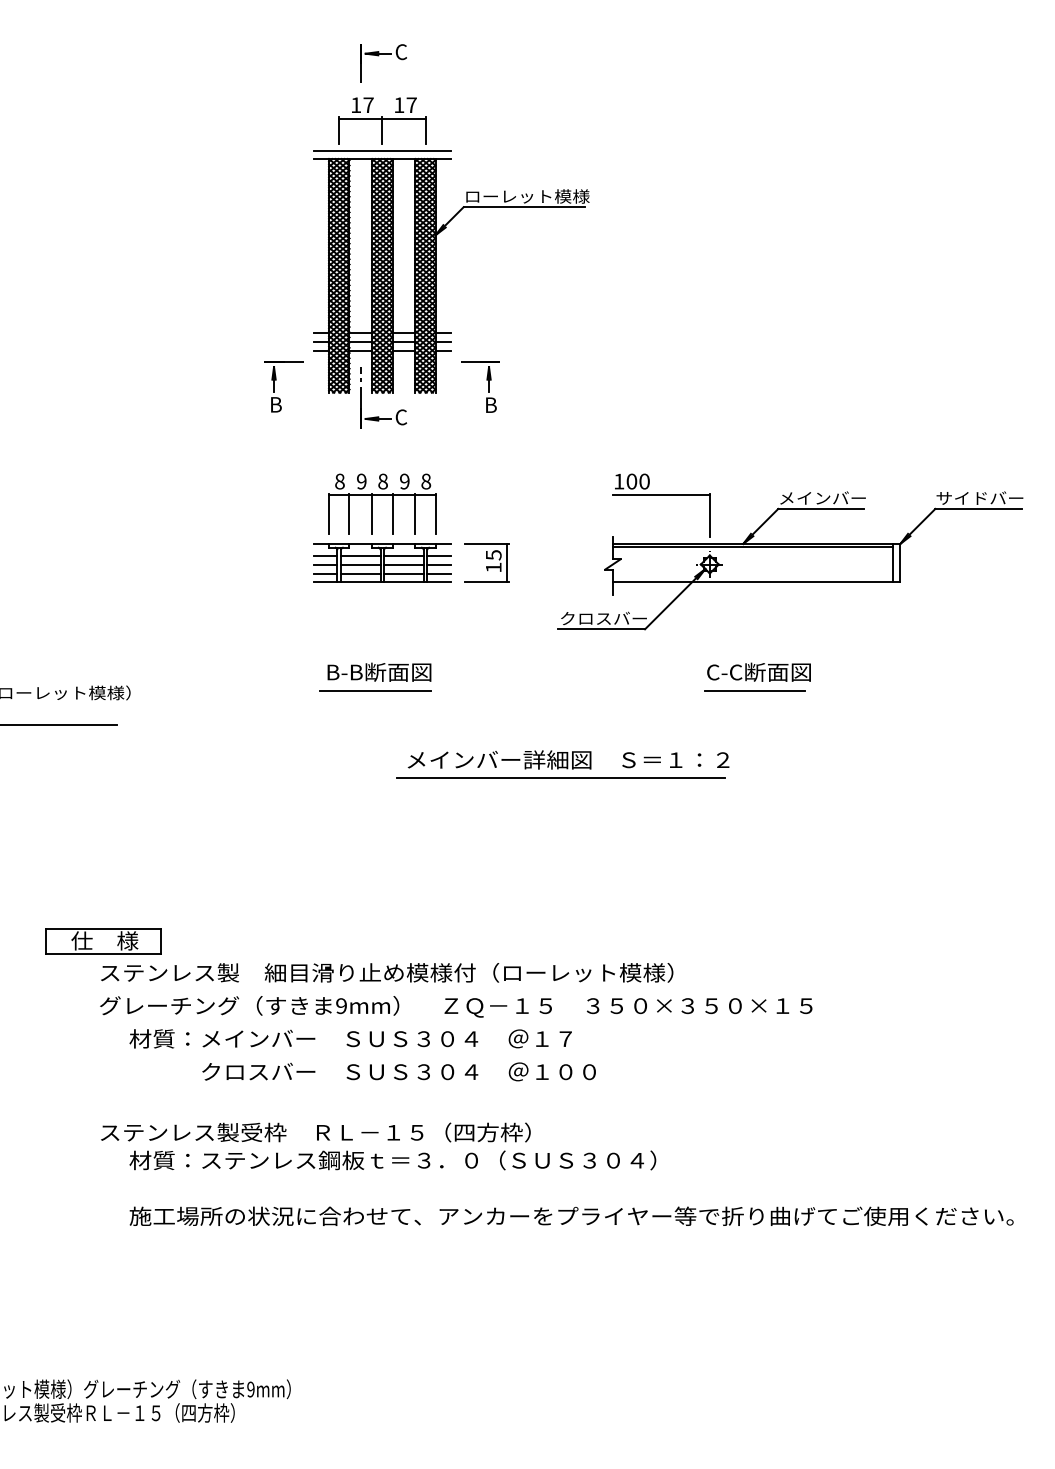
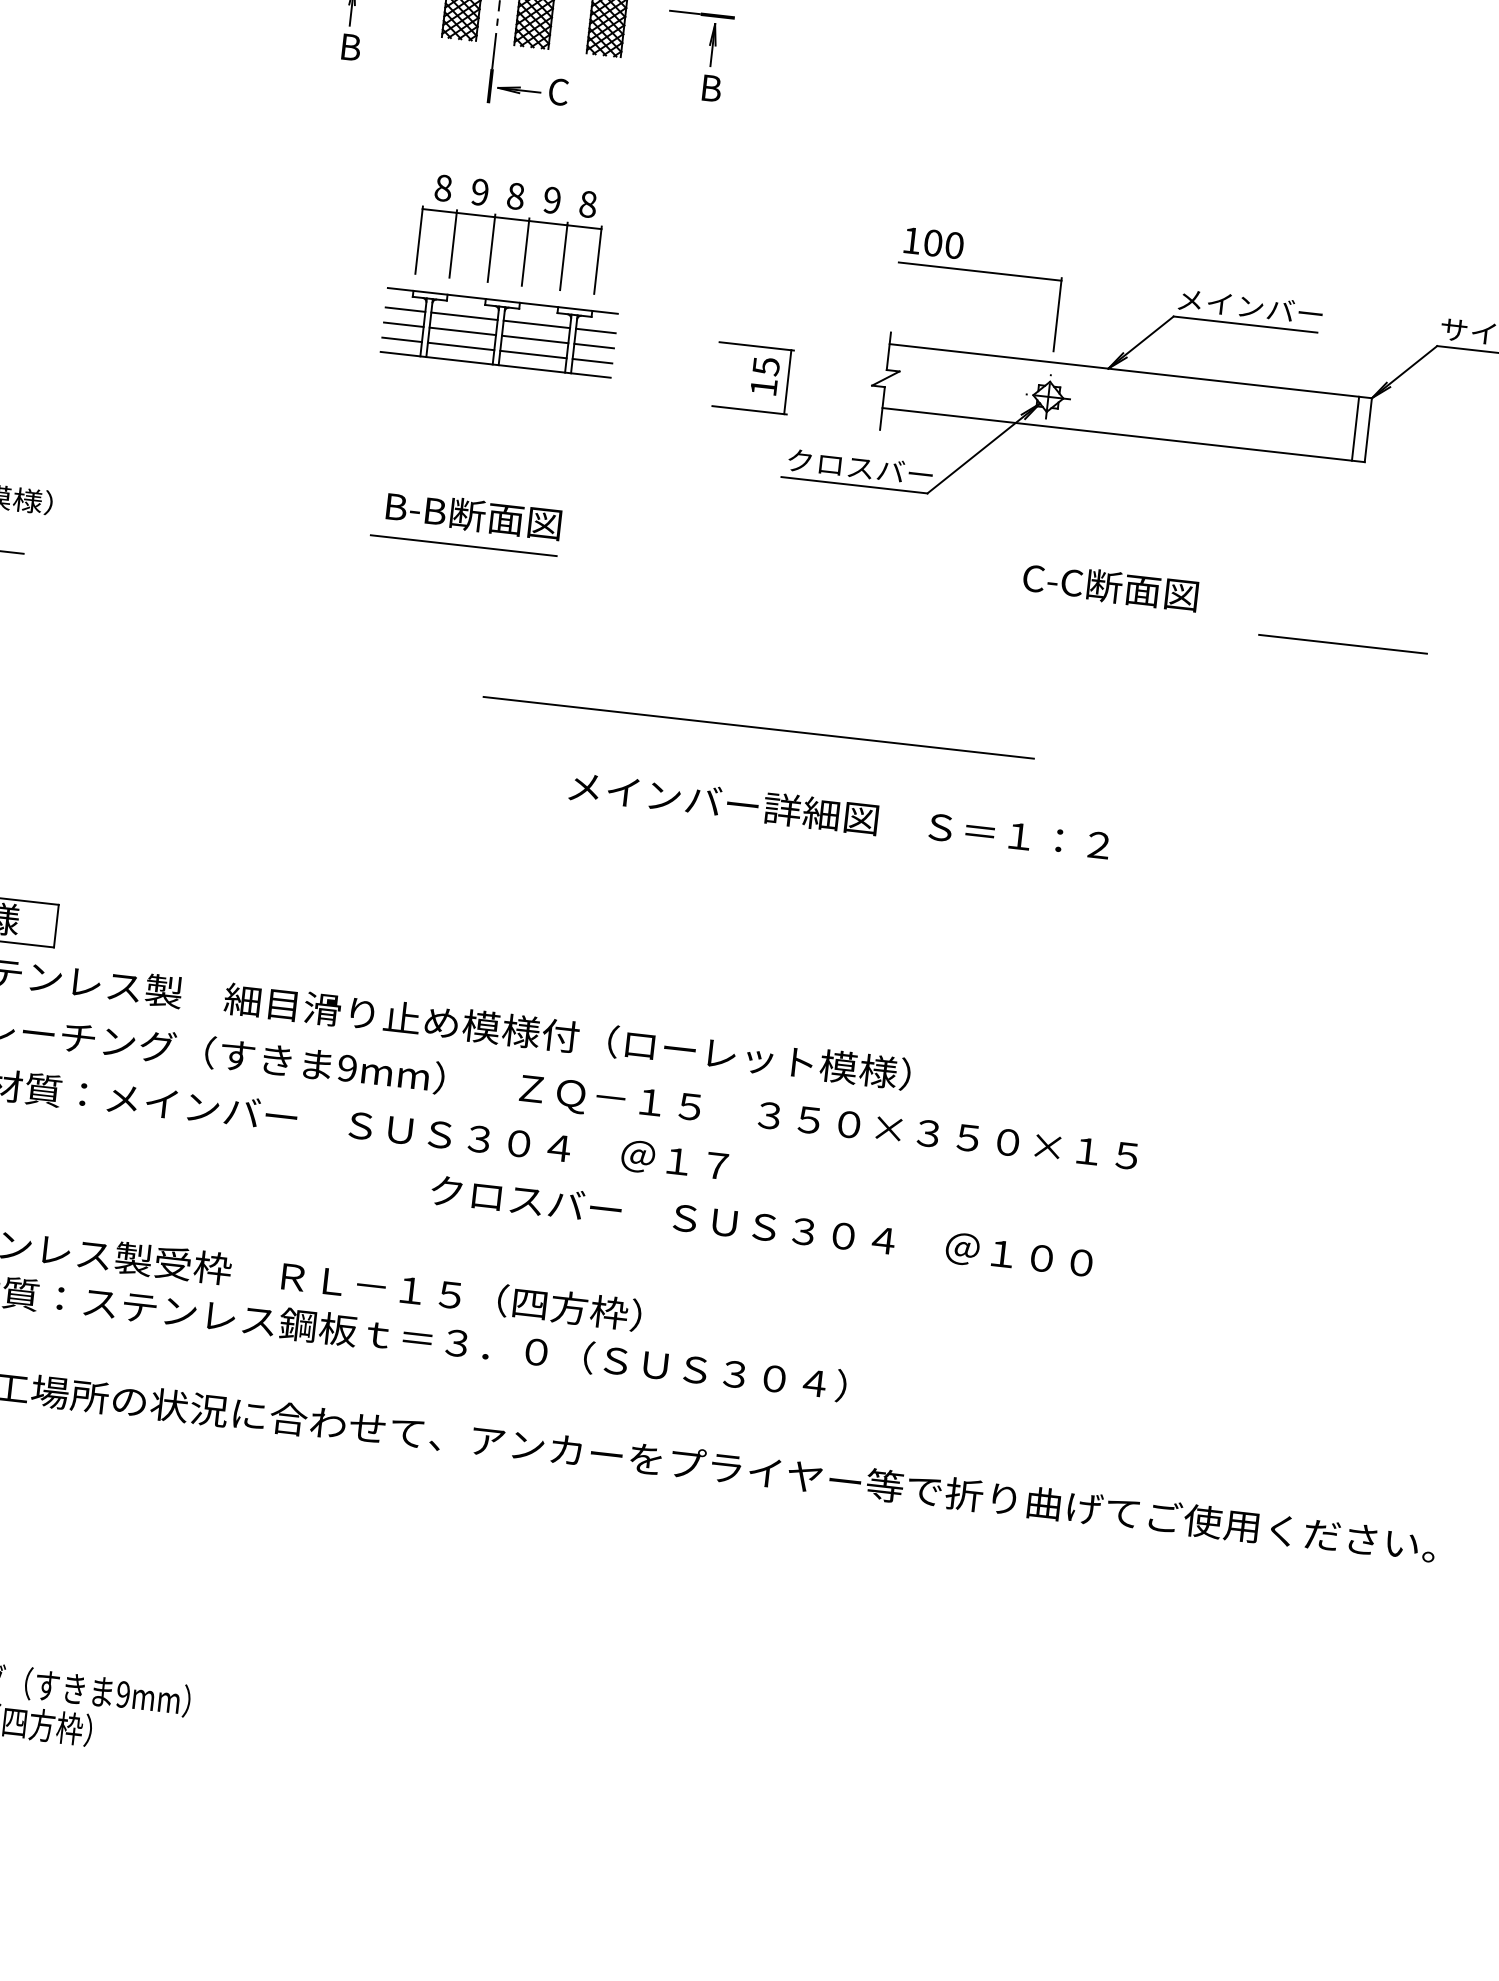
line: (752, 547) -> (1123, 376), removed
part: (486, 562) -> (752, 377), moved
line: (754, 690) -> (1342, 643), moved
text: (568, 759) -> (839, 815), moved
text: (398, 1071) -> (761, 1225), moved

